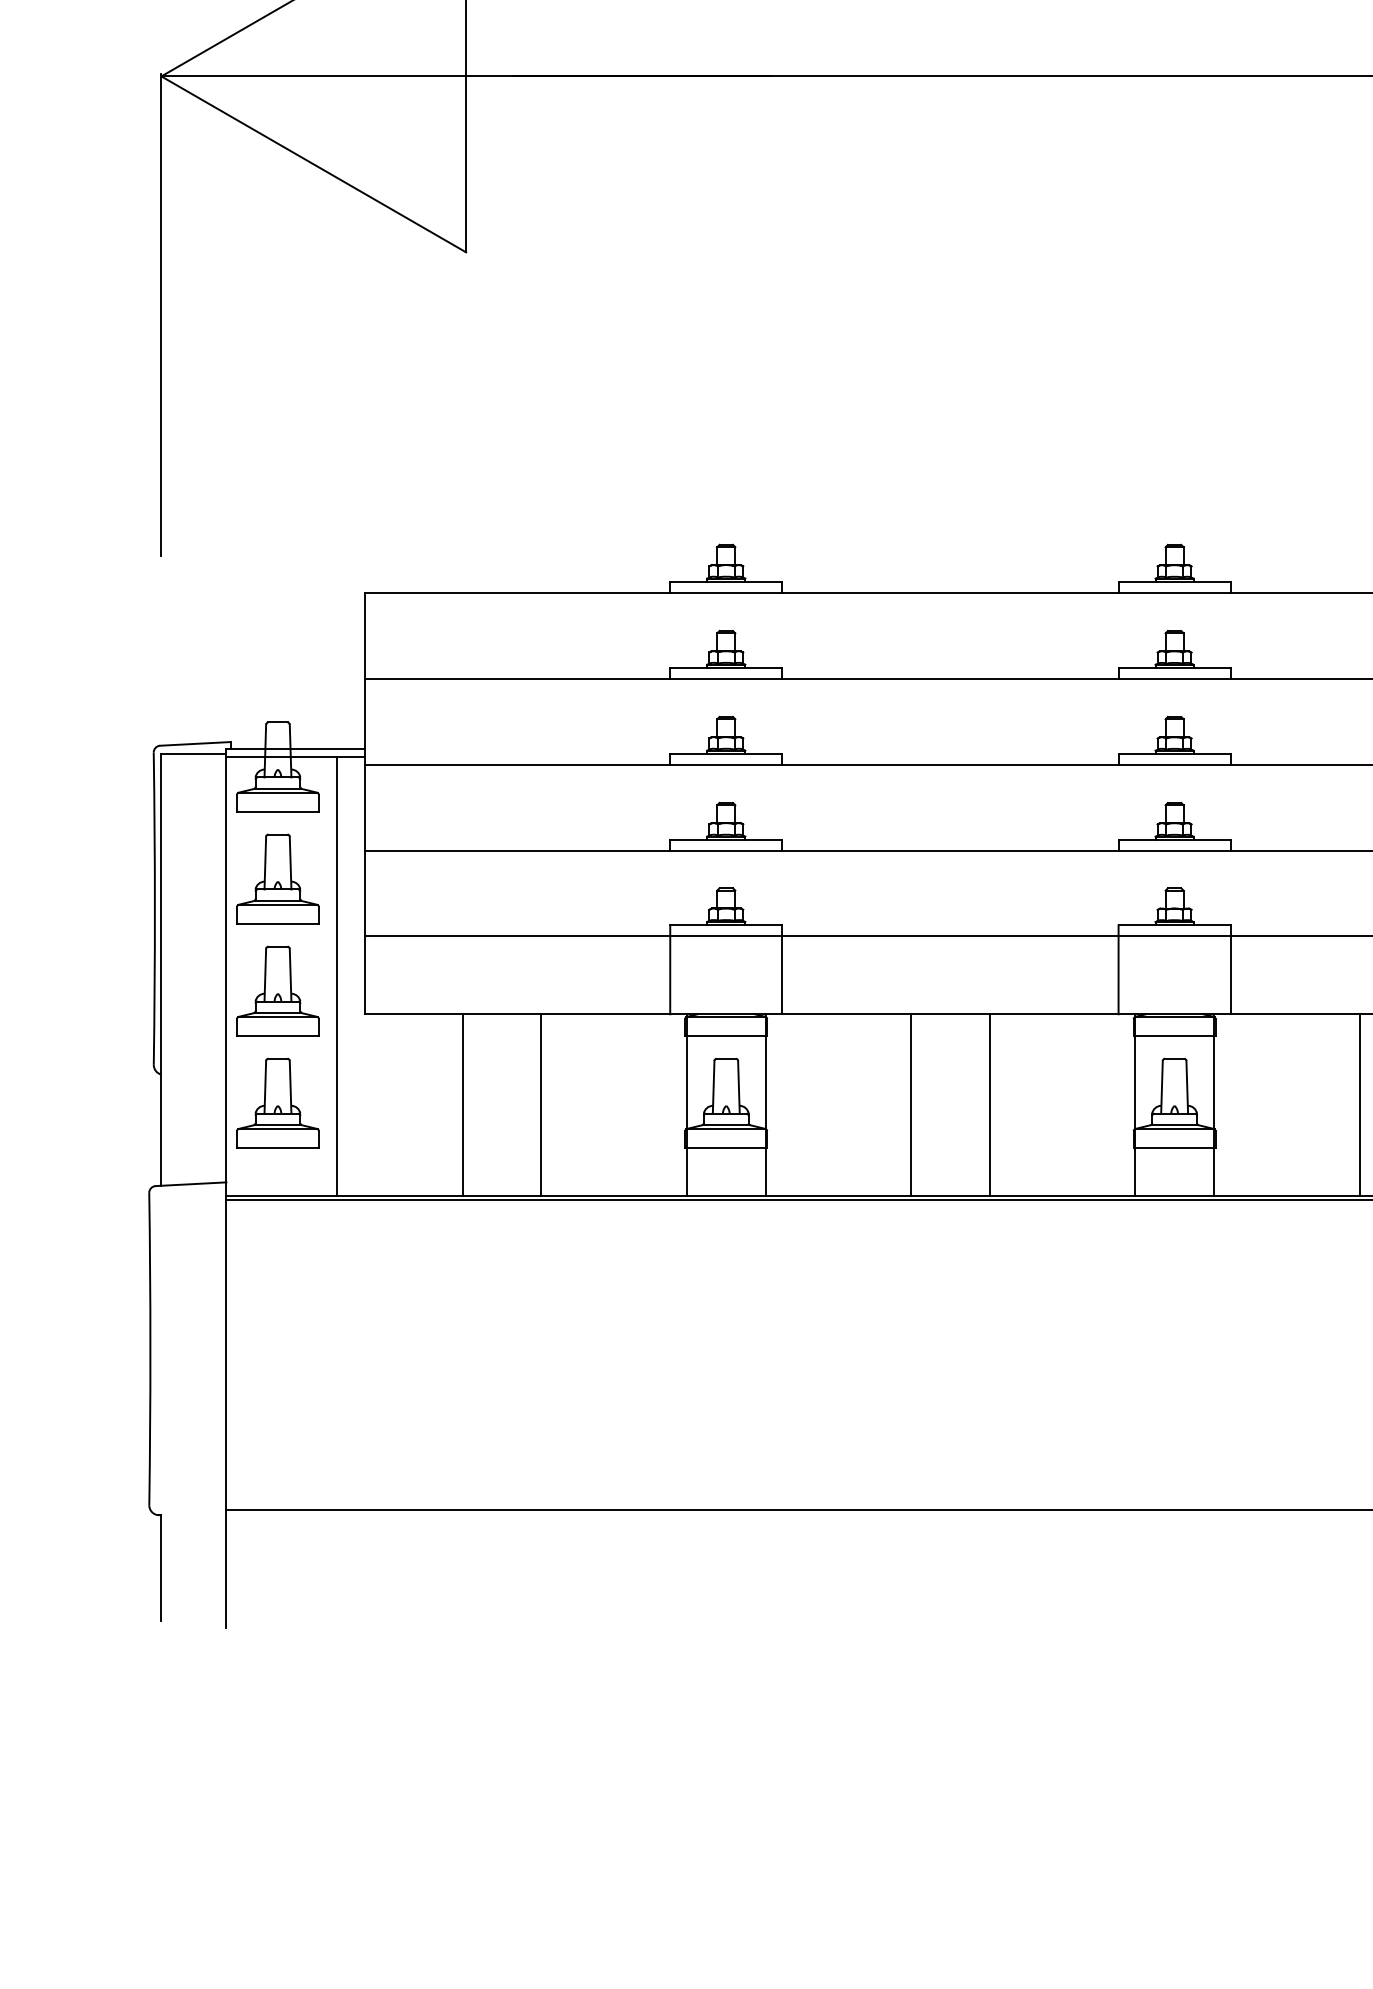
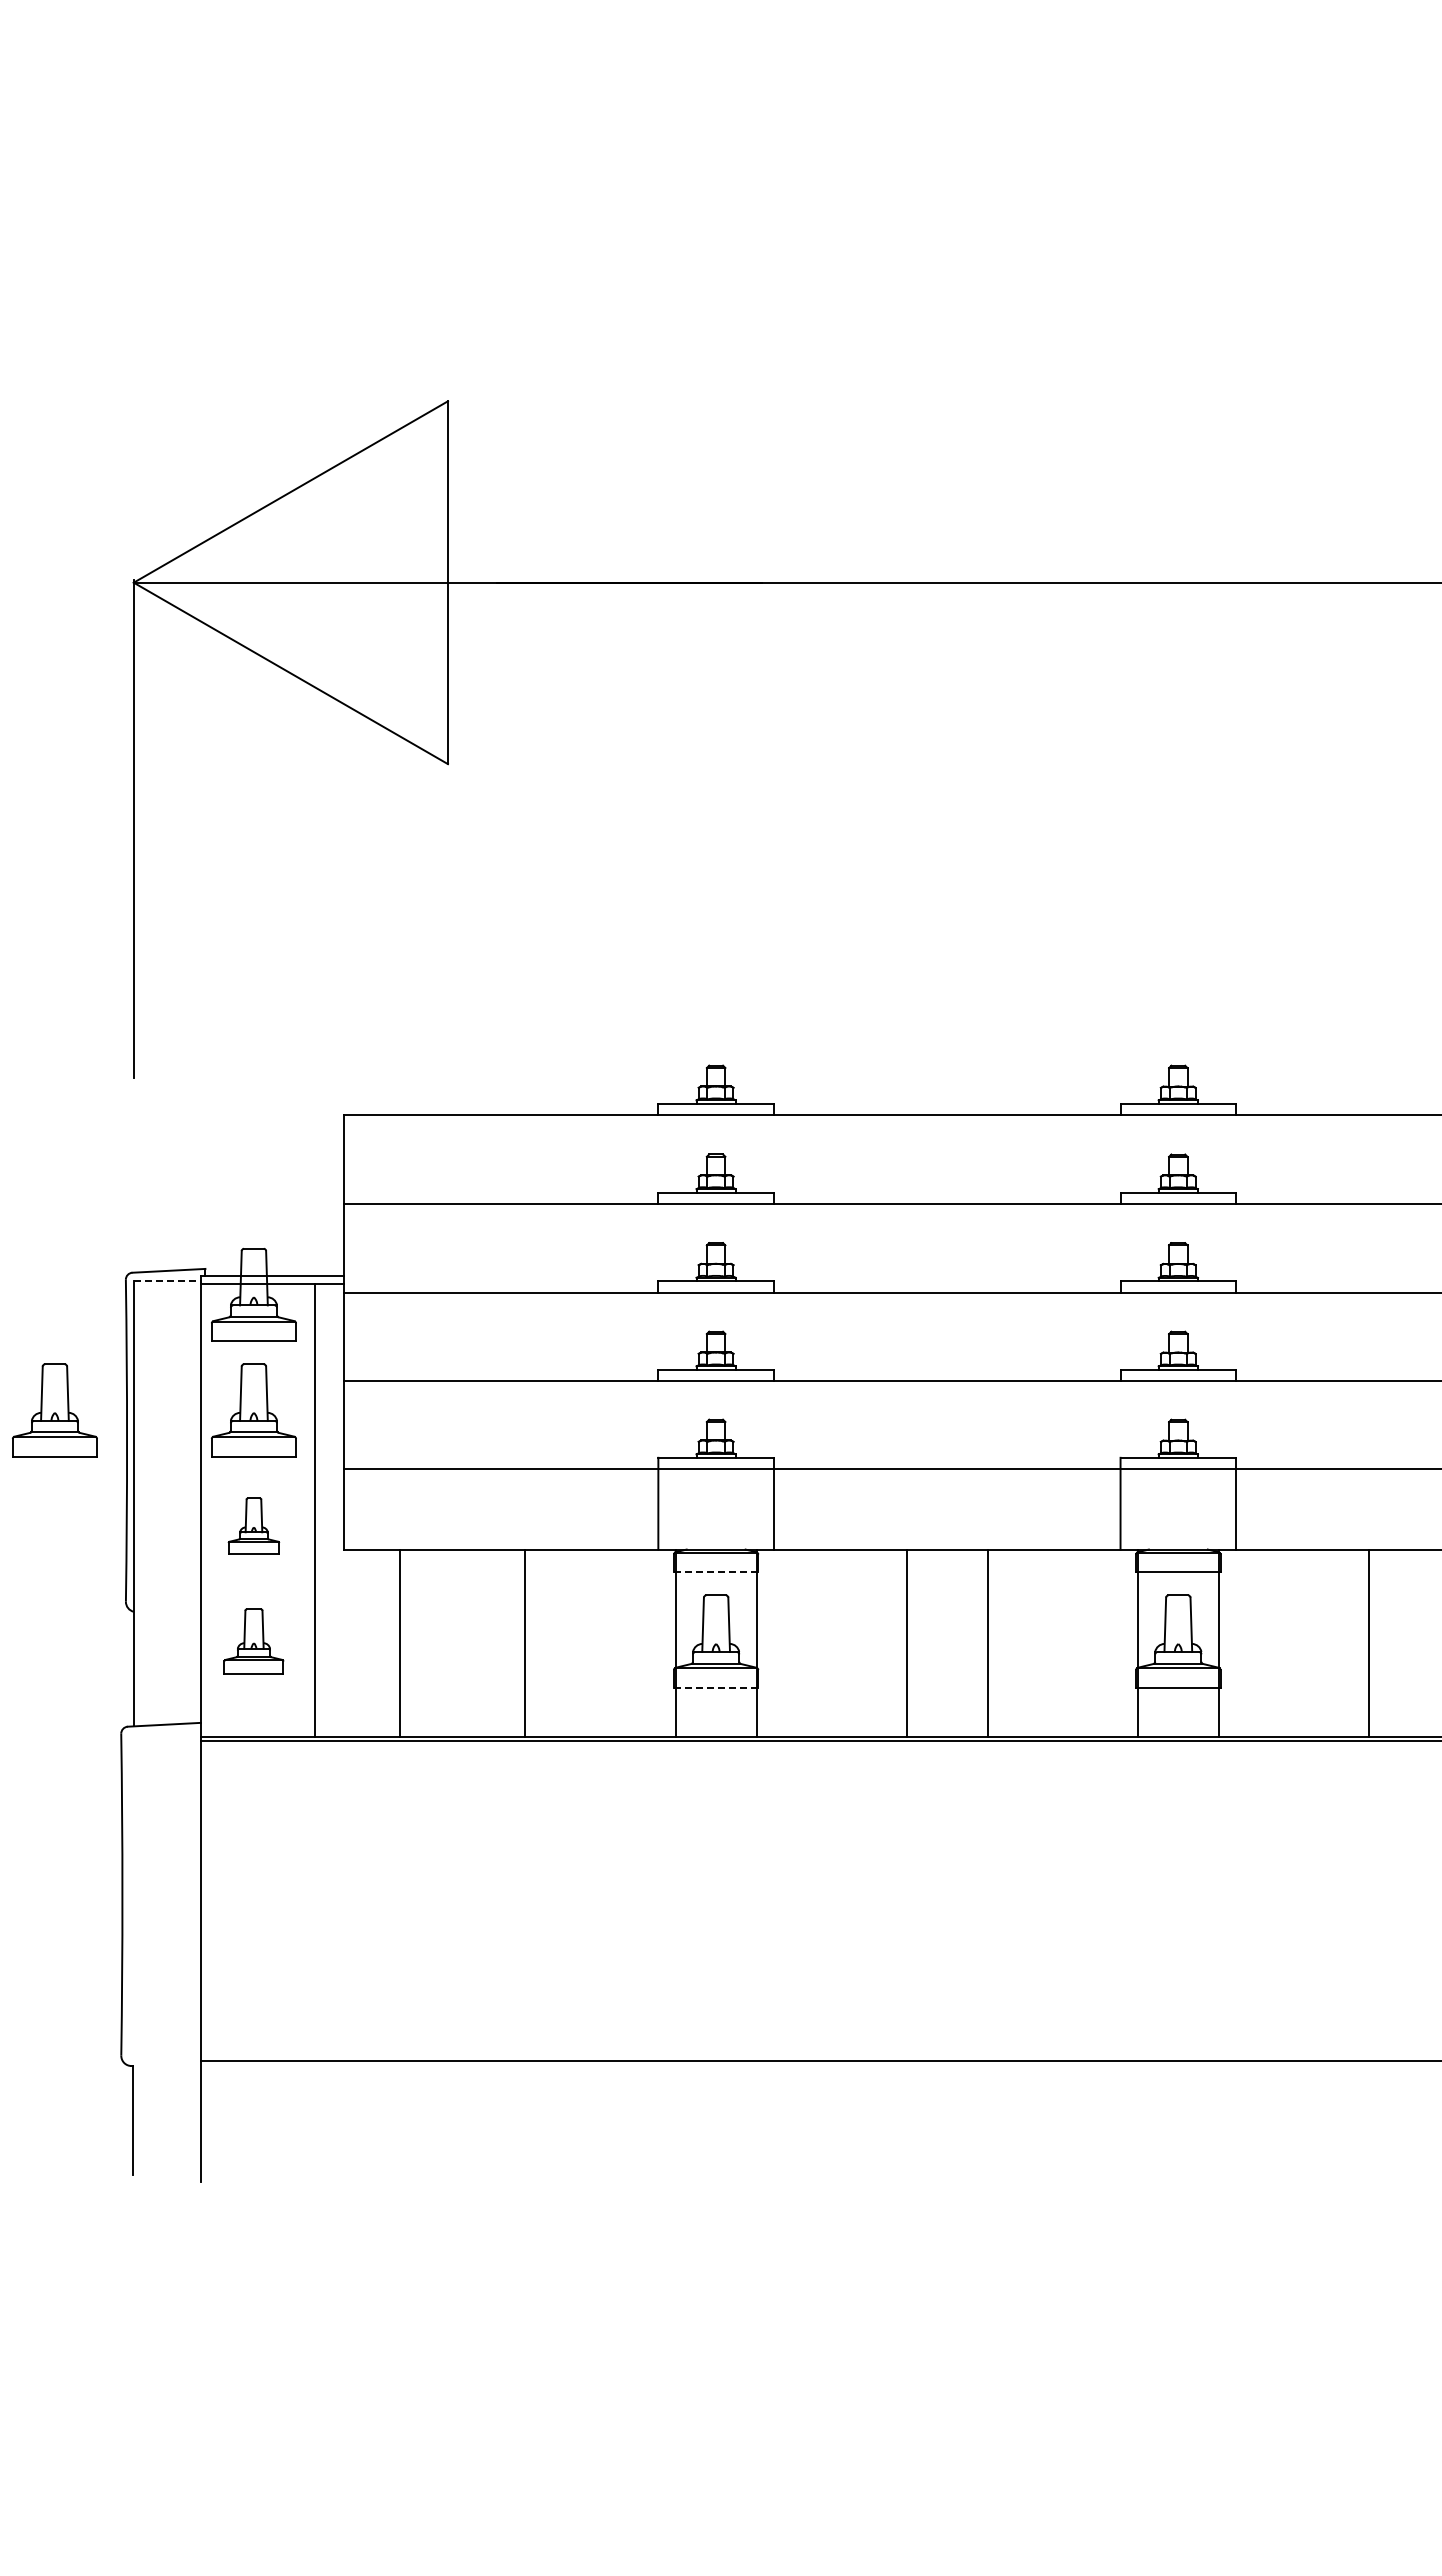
line: (194, 754) -> (167, 1281), solid -> dashed
part: (84, 879) -> (54, 1410), added
part: (277, 990) -> (253, 1525), size x0.6
line: (725, 1036) -> (715, 1572), solid -> dashed
part: (277, 1103) -> (253, 1641), size x0.7
line: (462, 1105) -> (399, 1643), moved
line: (725, 1148) -> (715, 1687), solid -> dashed

